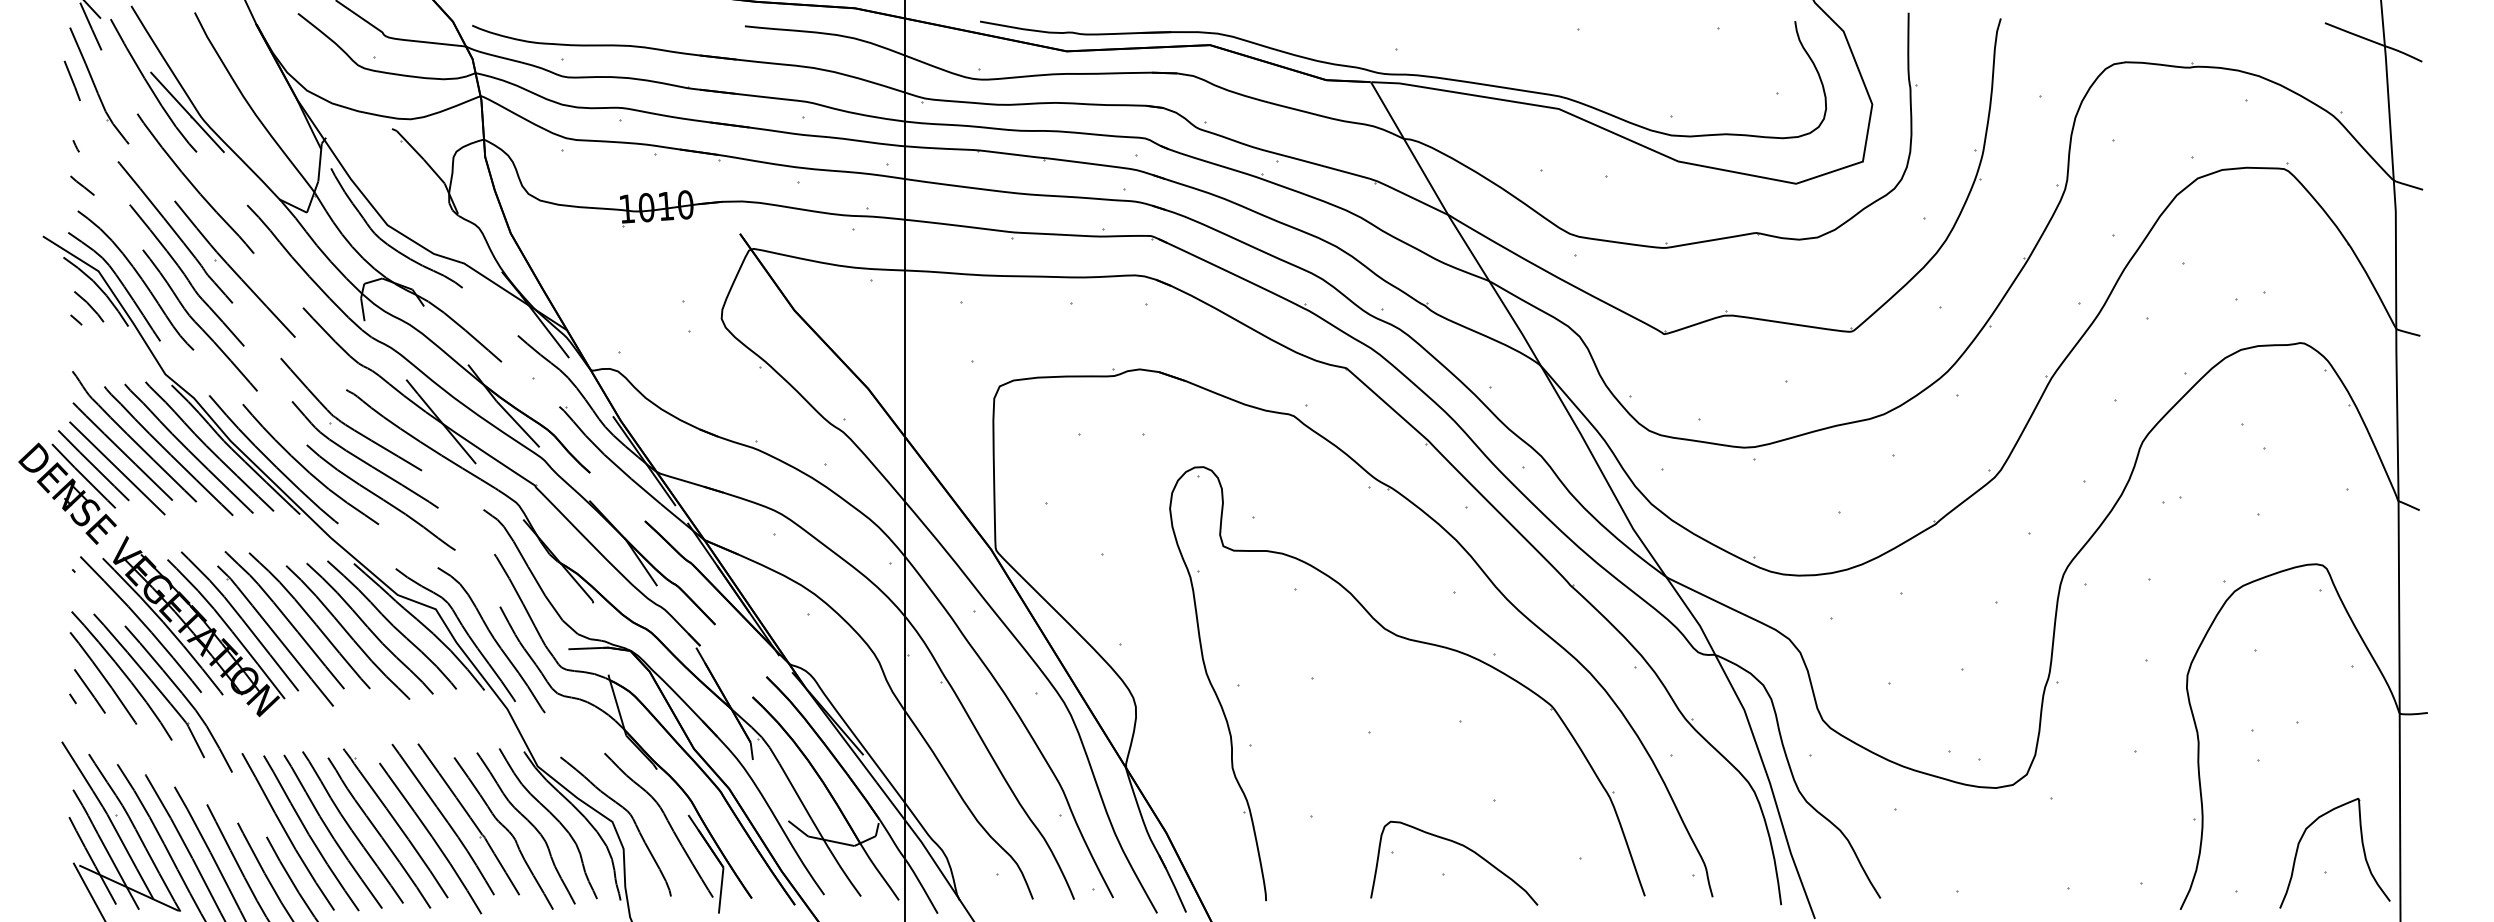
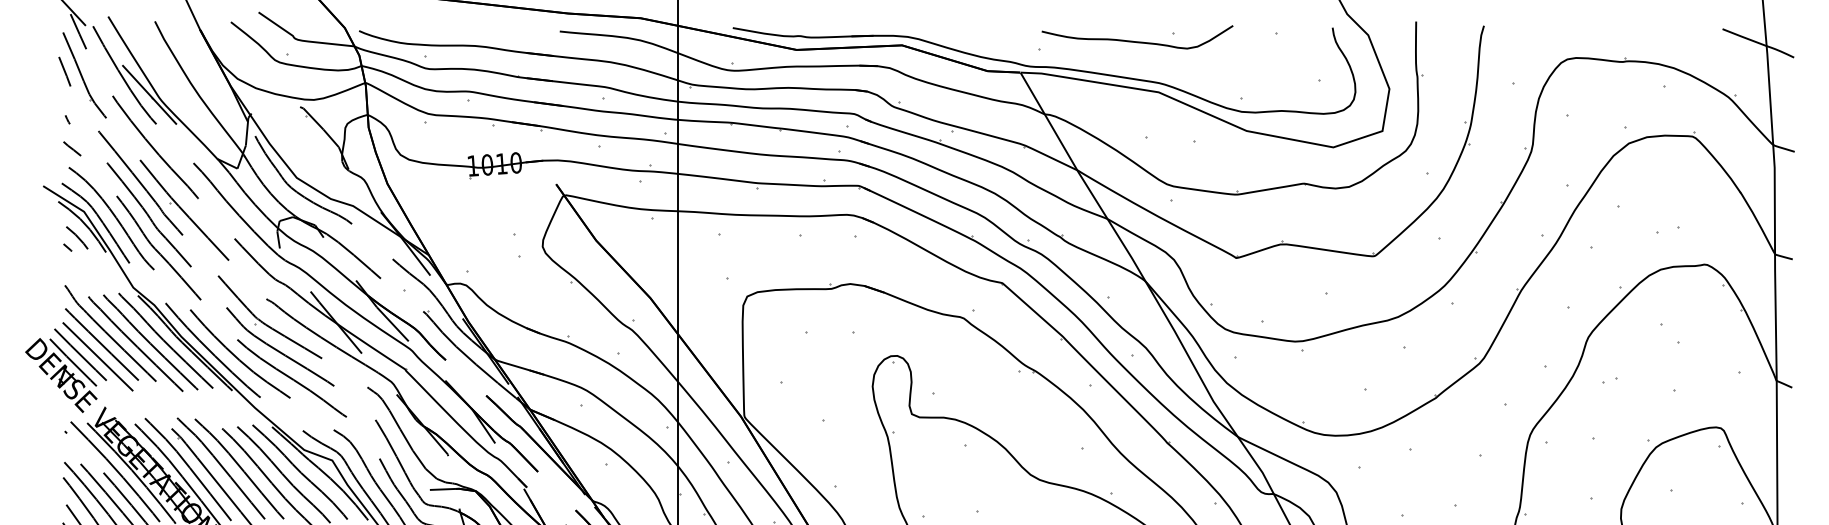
curve: (1528, 39) -> (1136, 41), added

